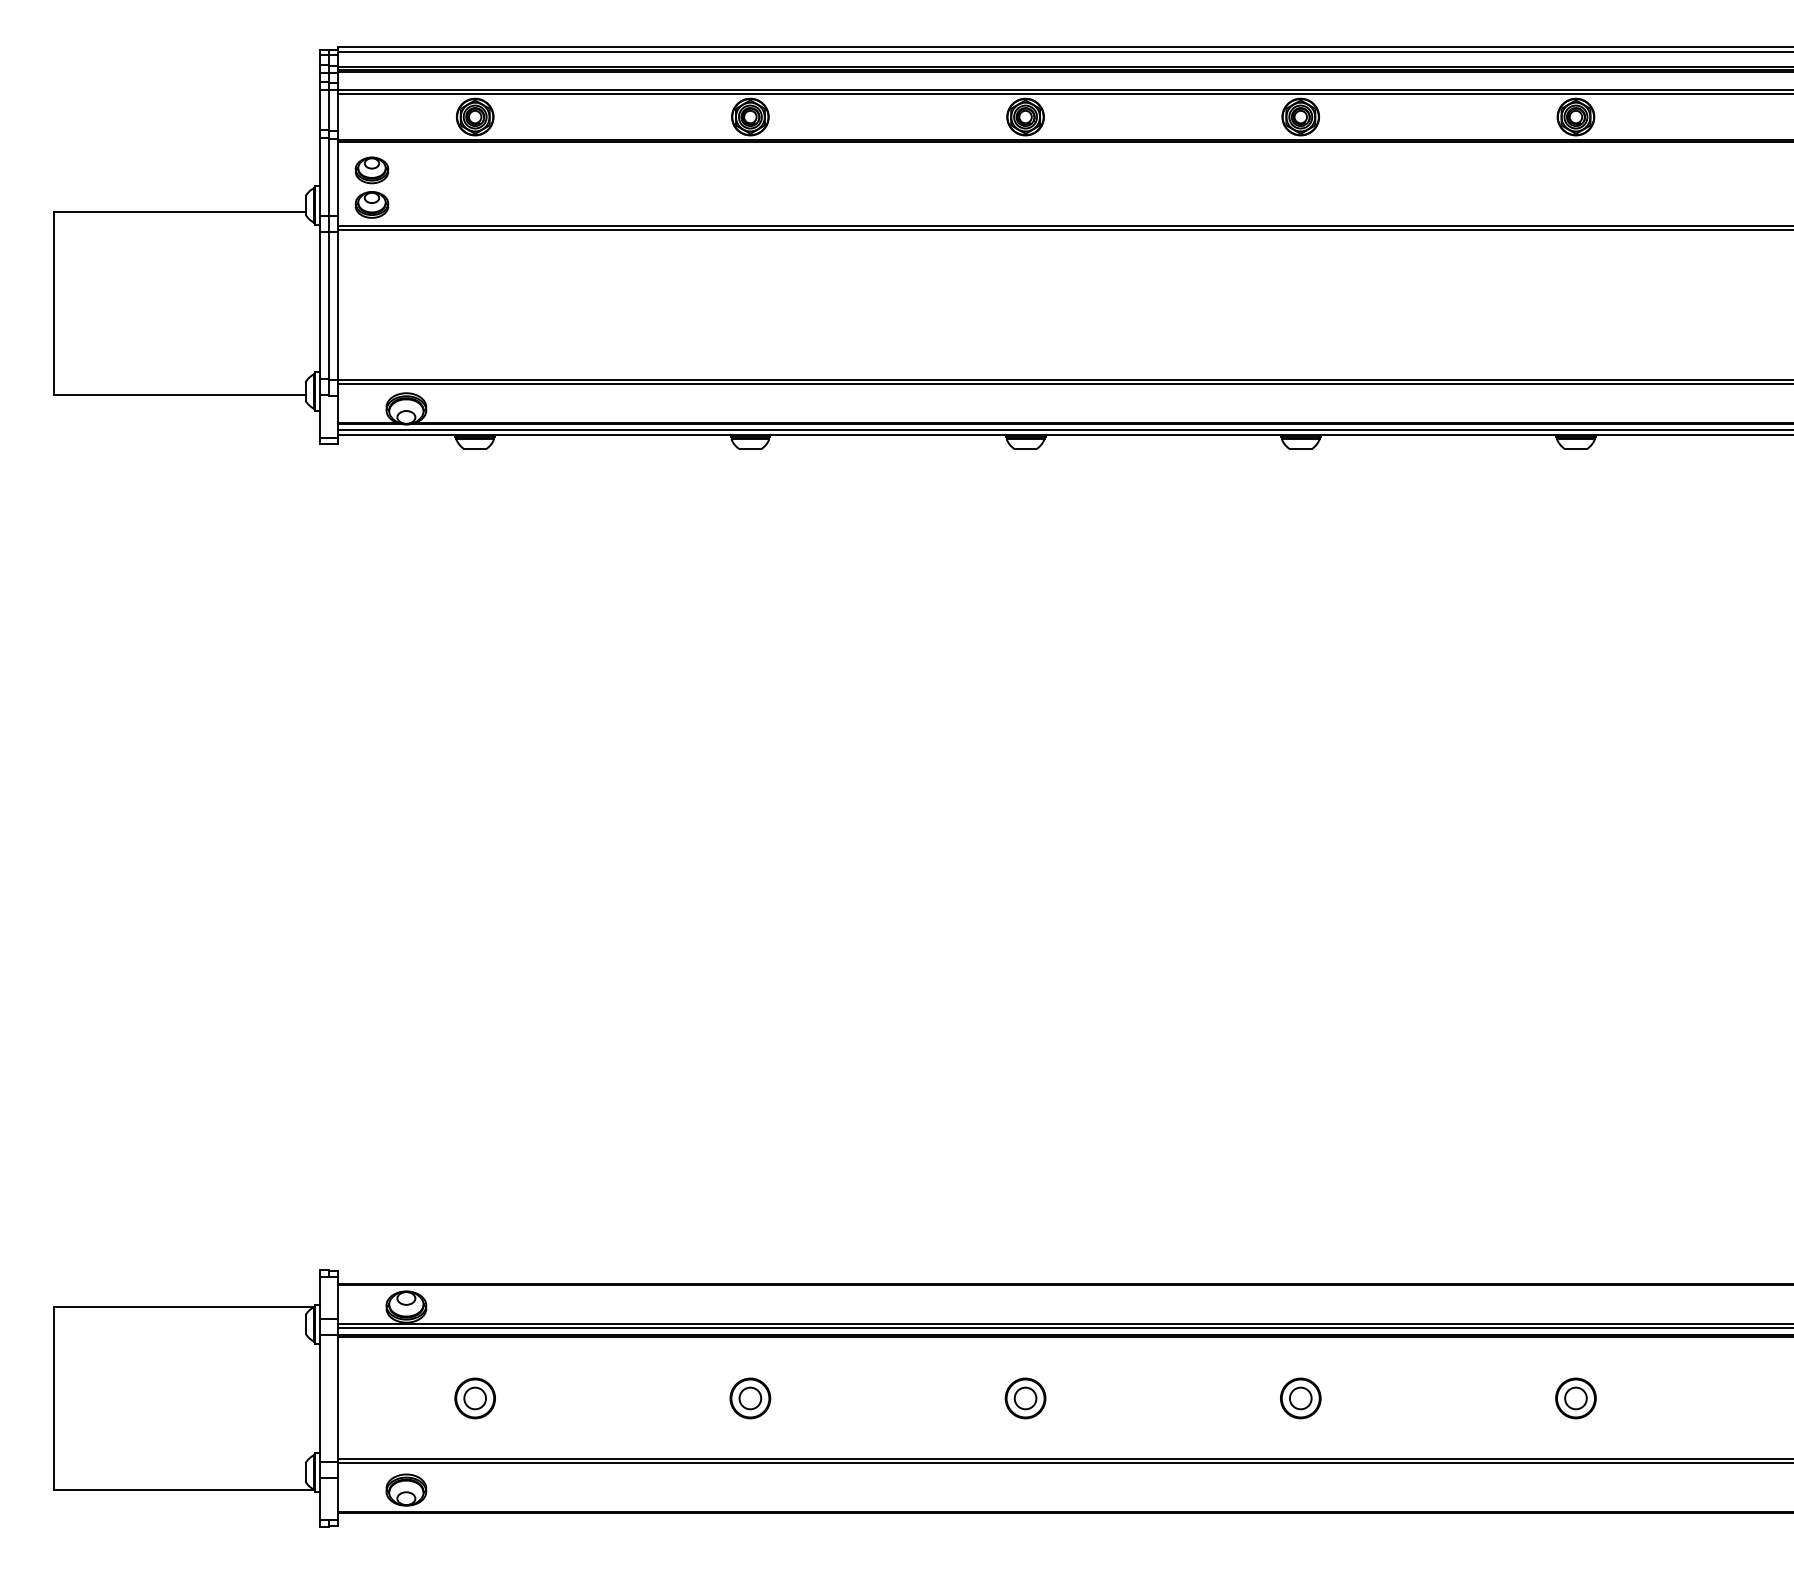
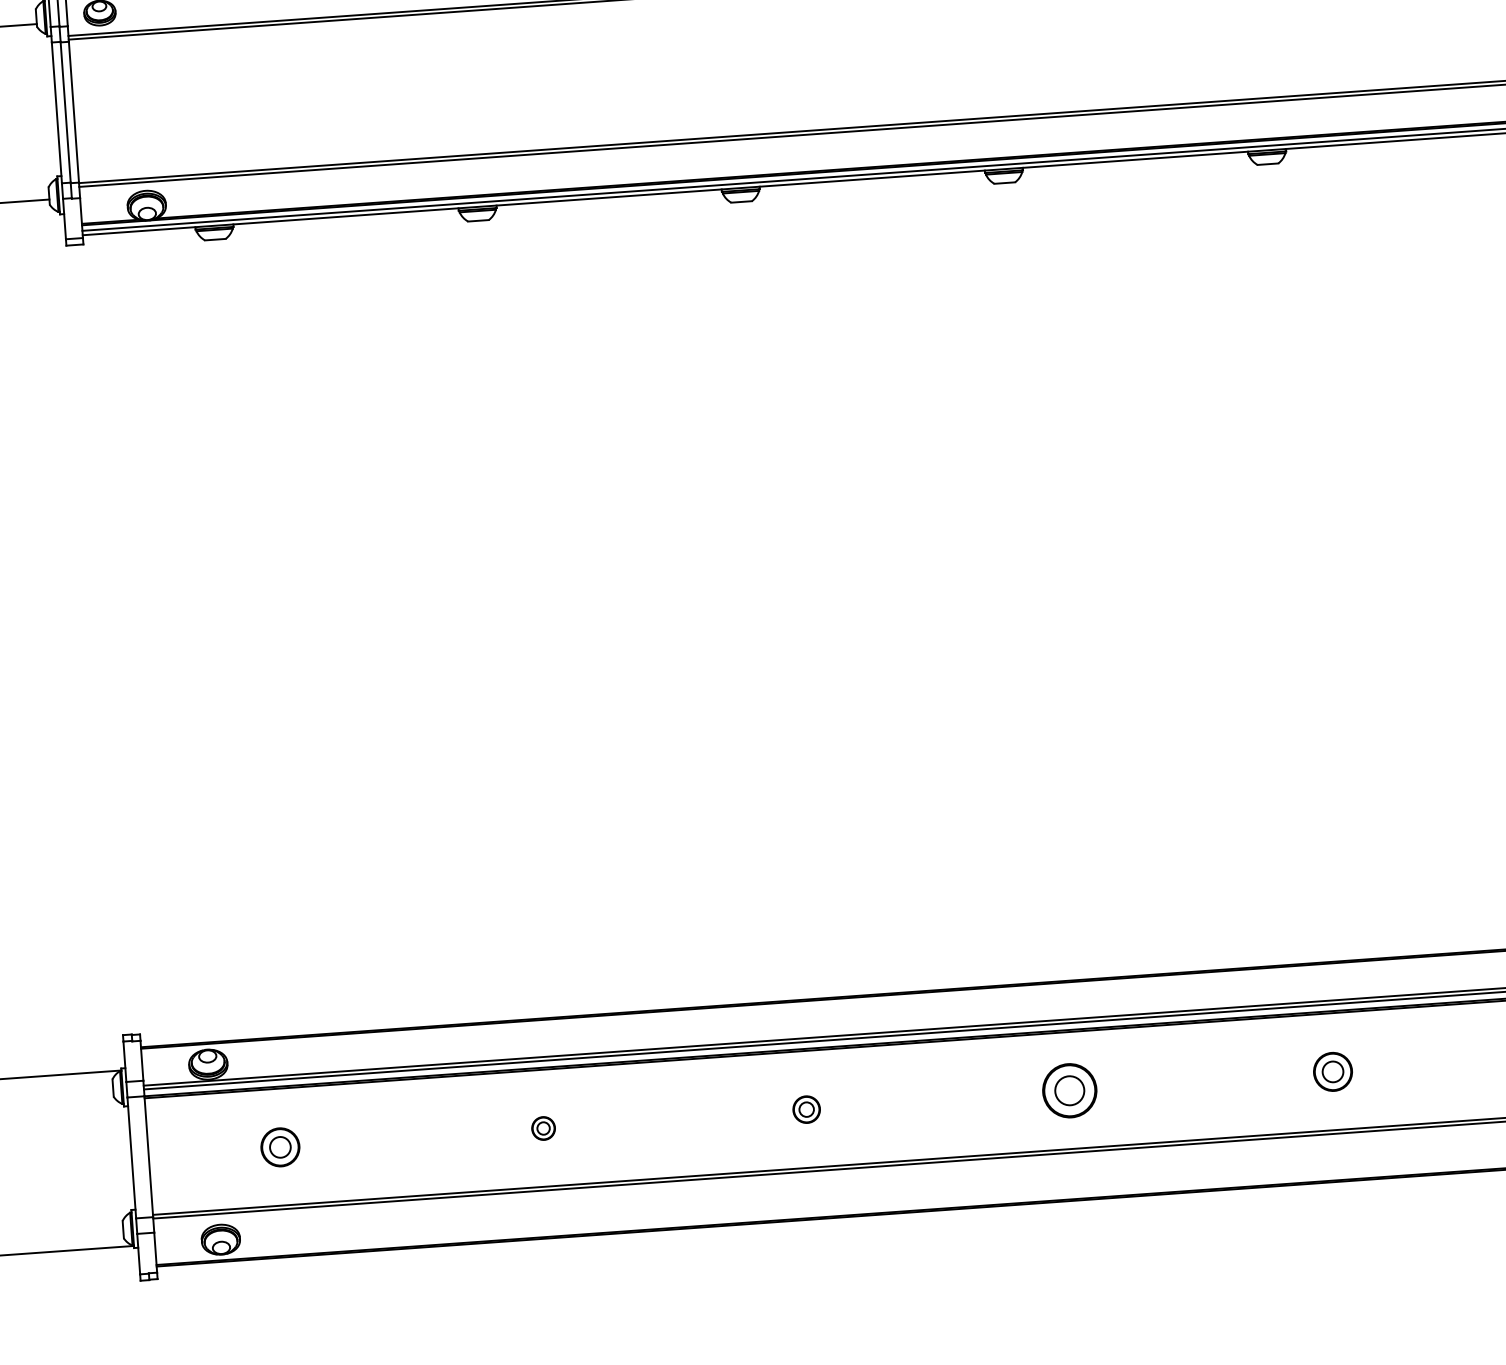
part: (750, 1398) -> (543, 1128), size x0.6
part: (1025, 1398) -> (806, 1109), size x0.7
part: (1300, 1398) -> (1069, 1090), size x1.4

